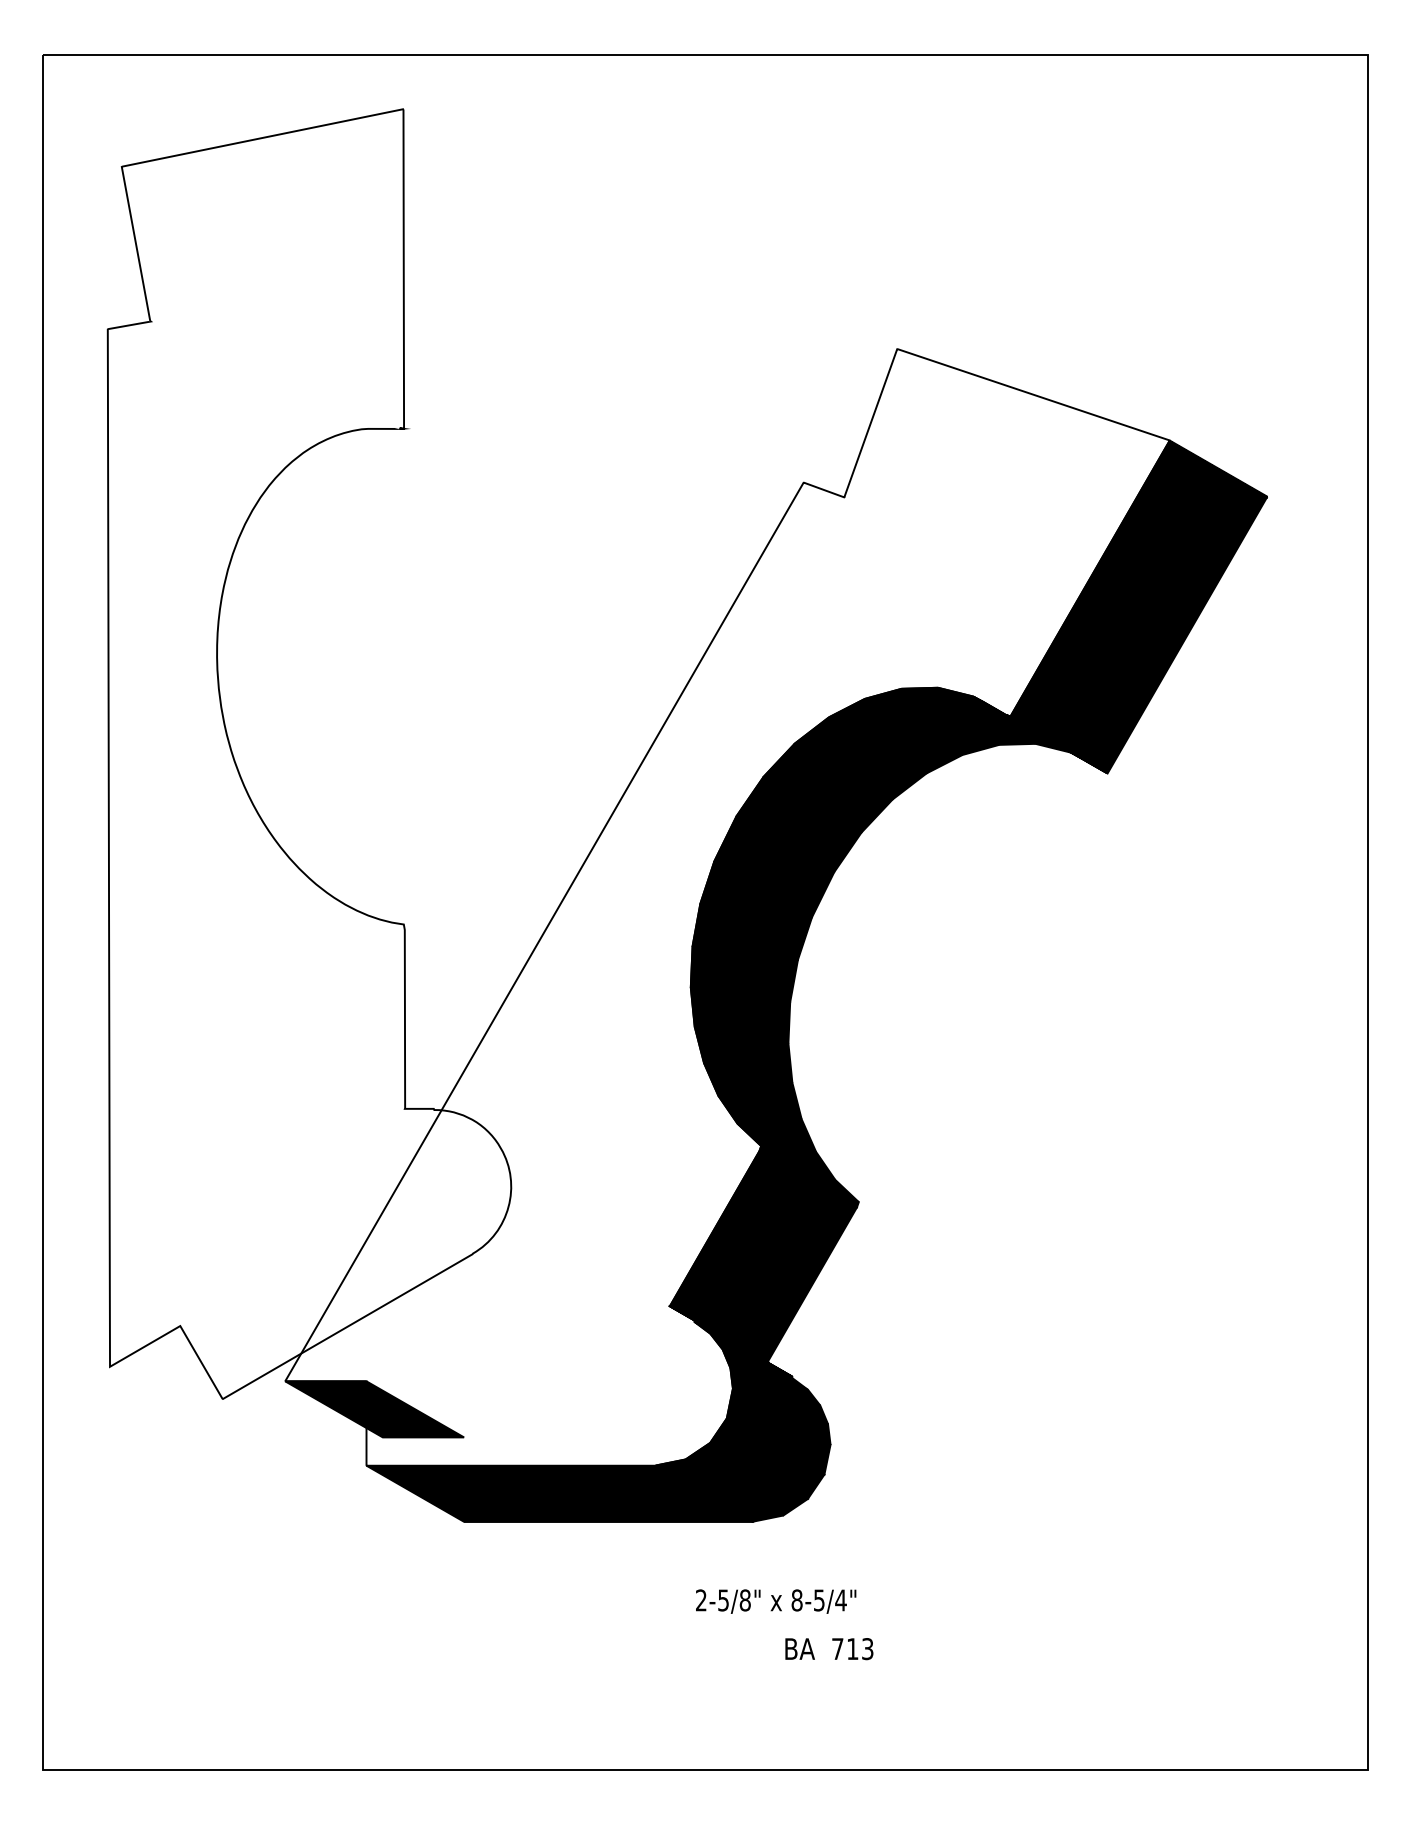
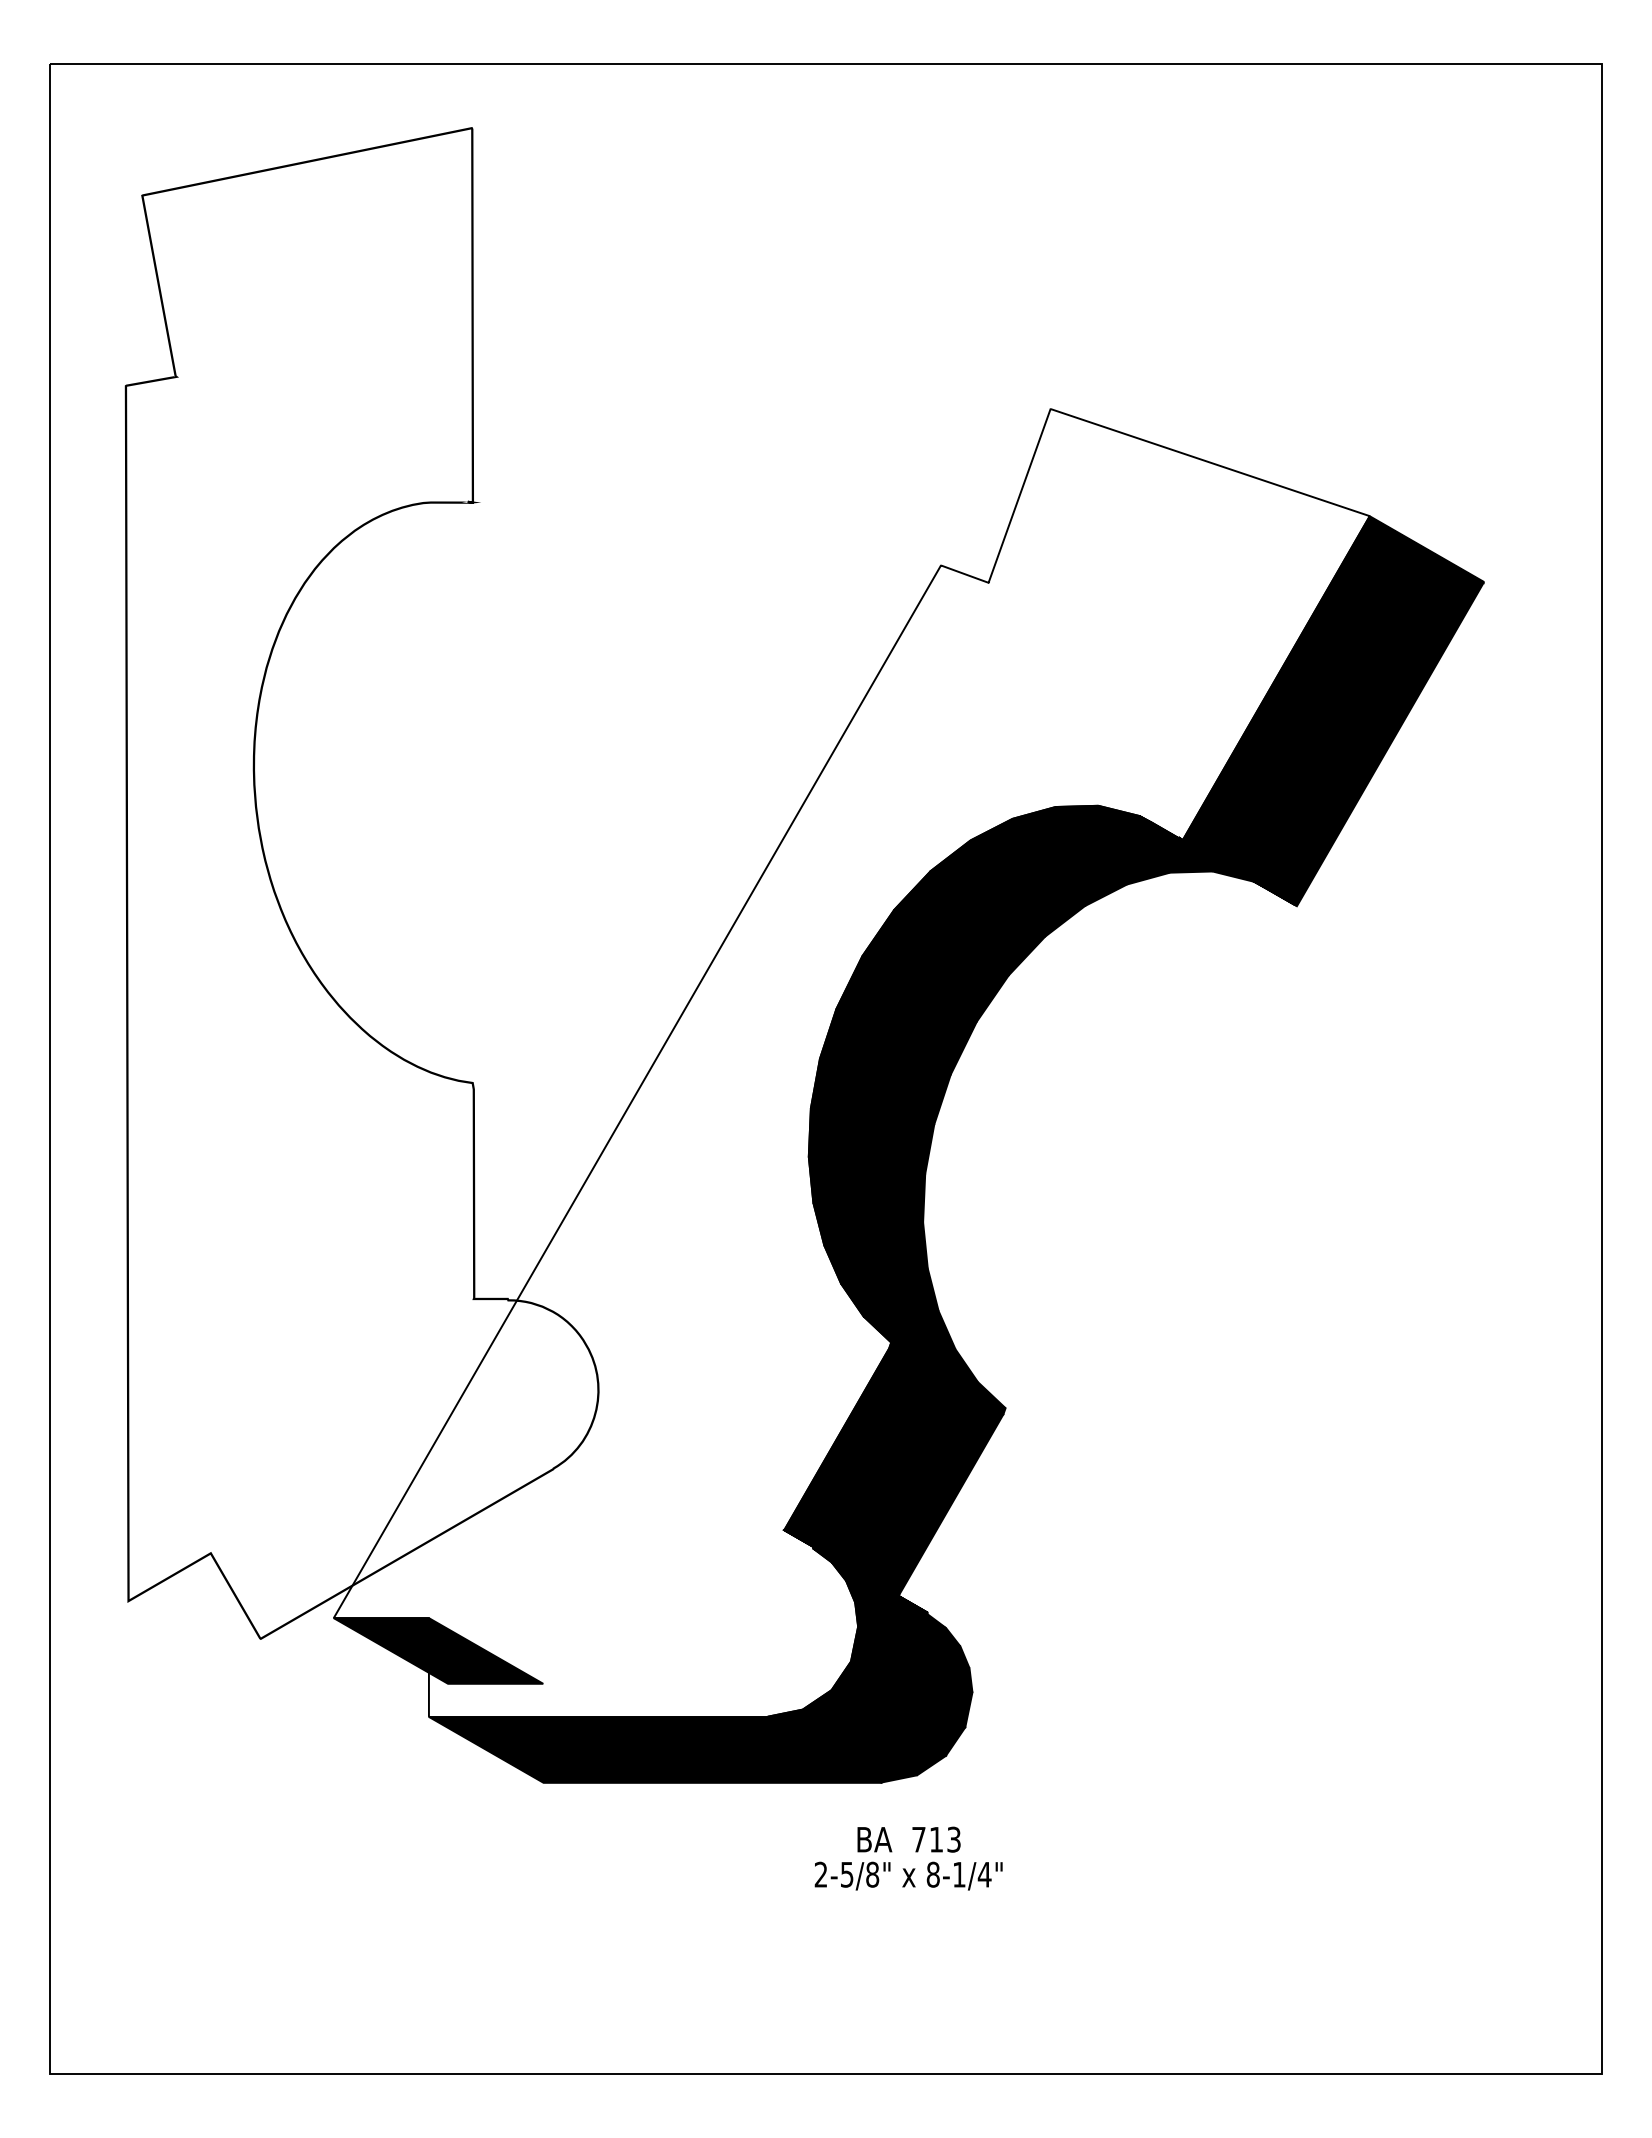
text: (819, 1600) -> (959, 1874), 8-5/4" -> 8-1/4"
text: (828, 1648) -> (908, 1839), moved

